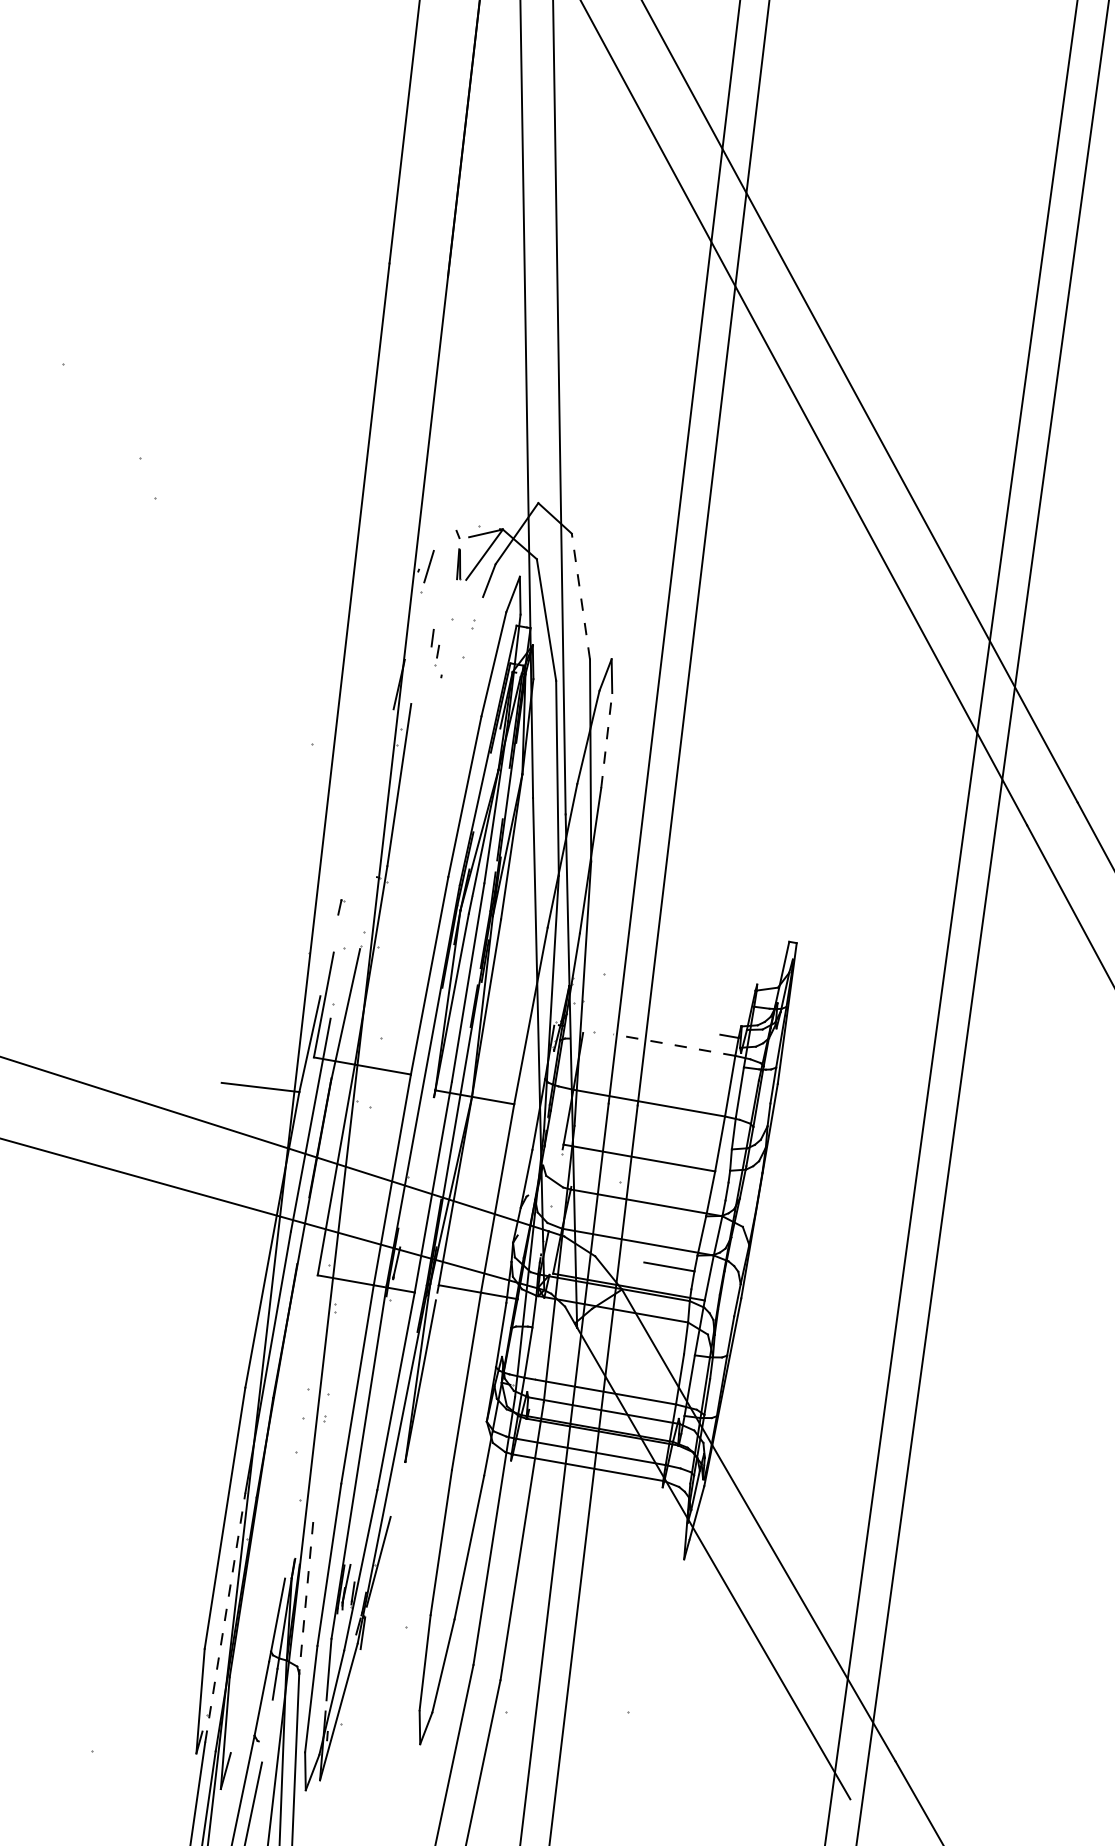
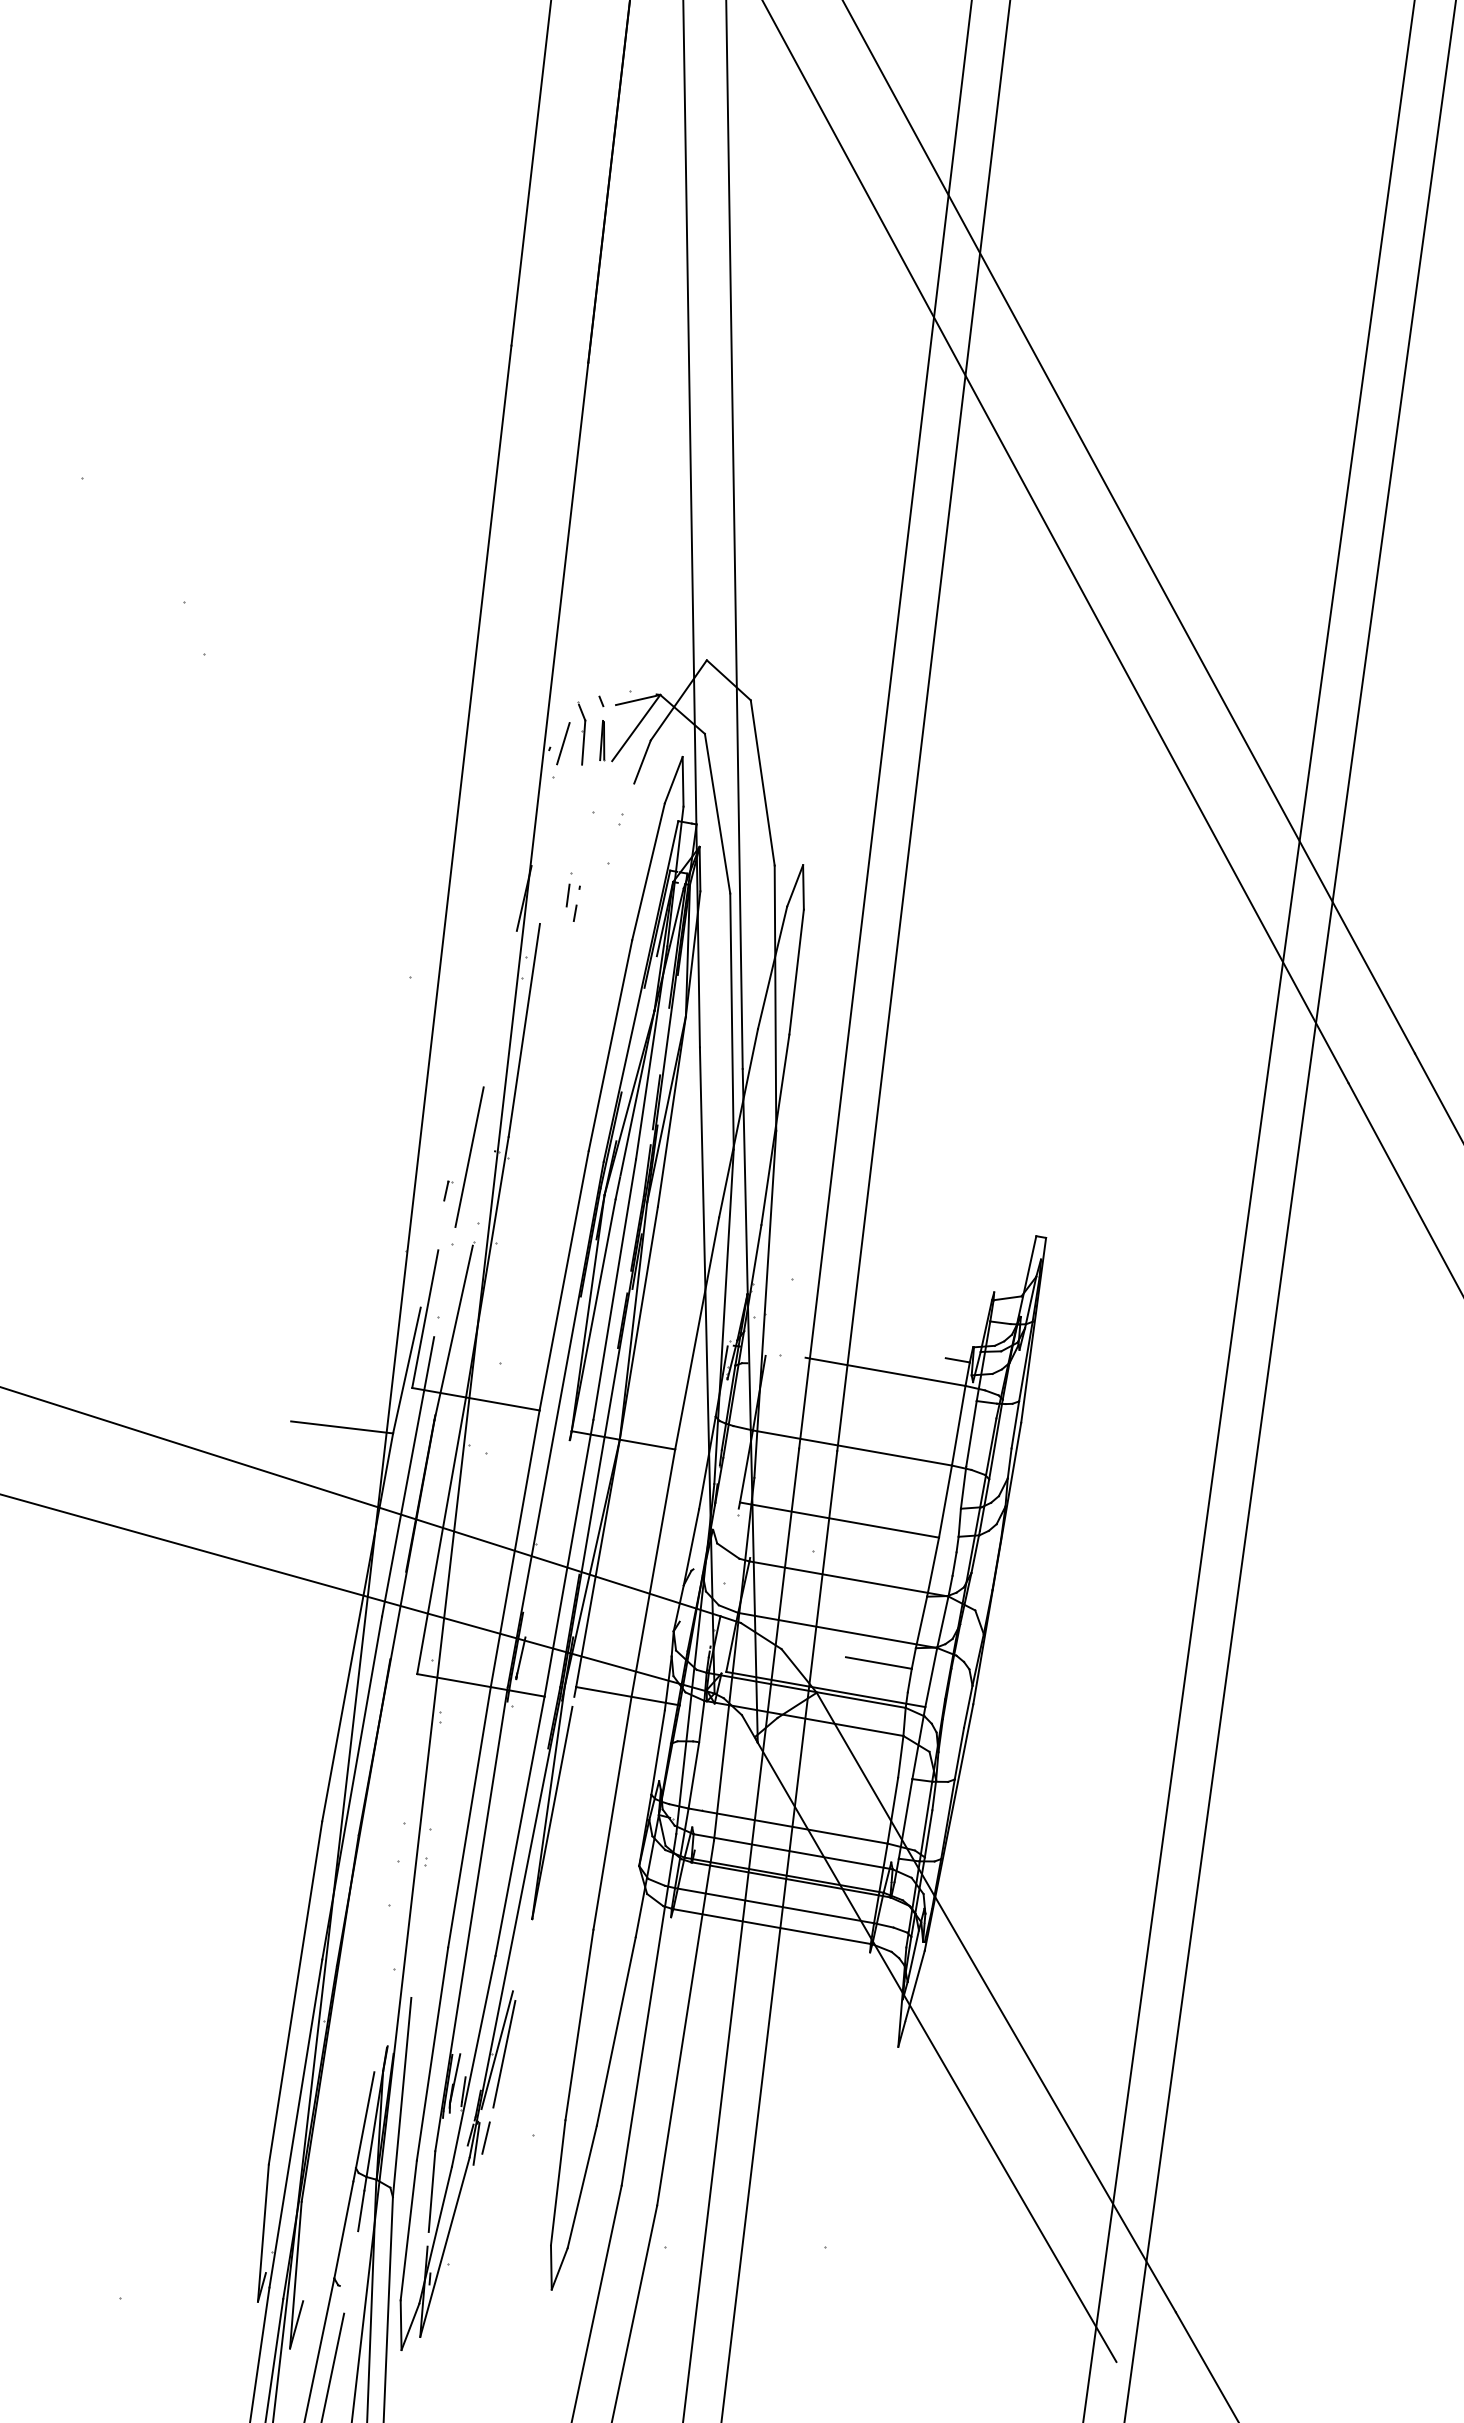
part: (442, 558) -> (581, 733), added
line: (580, 596) -> (762, 782), dashed -> solid
part: (435, 643) -> (571, 902), moved
line: (606, 740) -> (796, 972), dashed -> solid
line: (357, 881) -> (469, 1156), added
line: (674, 1044) -> (885, 1371), dashed -> solid
line: (384, 1564) -> (504, 2053), added
line: (306, 1597) -> (402, 2097), dashed -> solid
line: (225, 1617) -> (295, 2123), dashed -> solid
line: (369, 1628) -> (485, 2137), added

